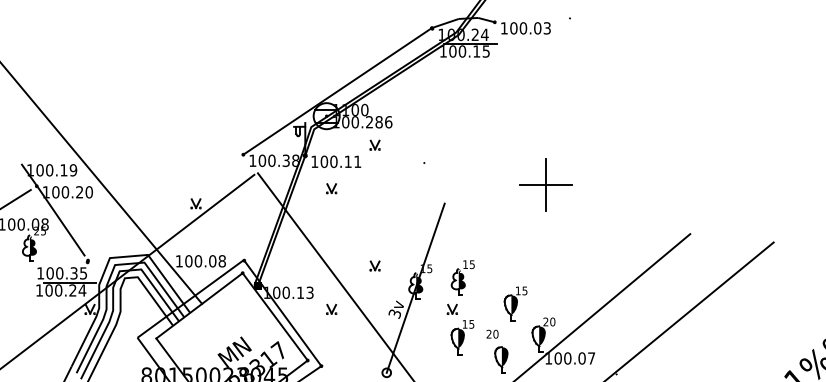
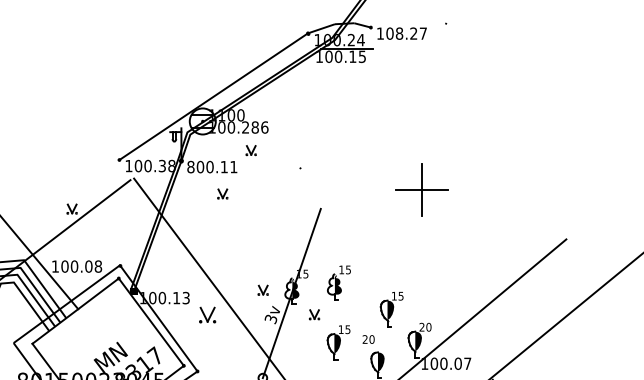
text: (534, 28) -> (410, 33), 100.03 -> 108.27
text: (314, 161) -> (190, 166), 100.11 -> 800.11
part: (331, 188) -> (222, 193), moved
part: (374, 265) -> (262, 289), moved
part: (331, 308) -> (207, 313), size x1.6
part: (451, 308) -> (313, 313), moved

